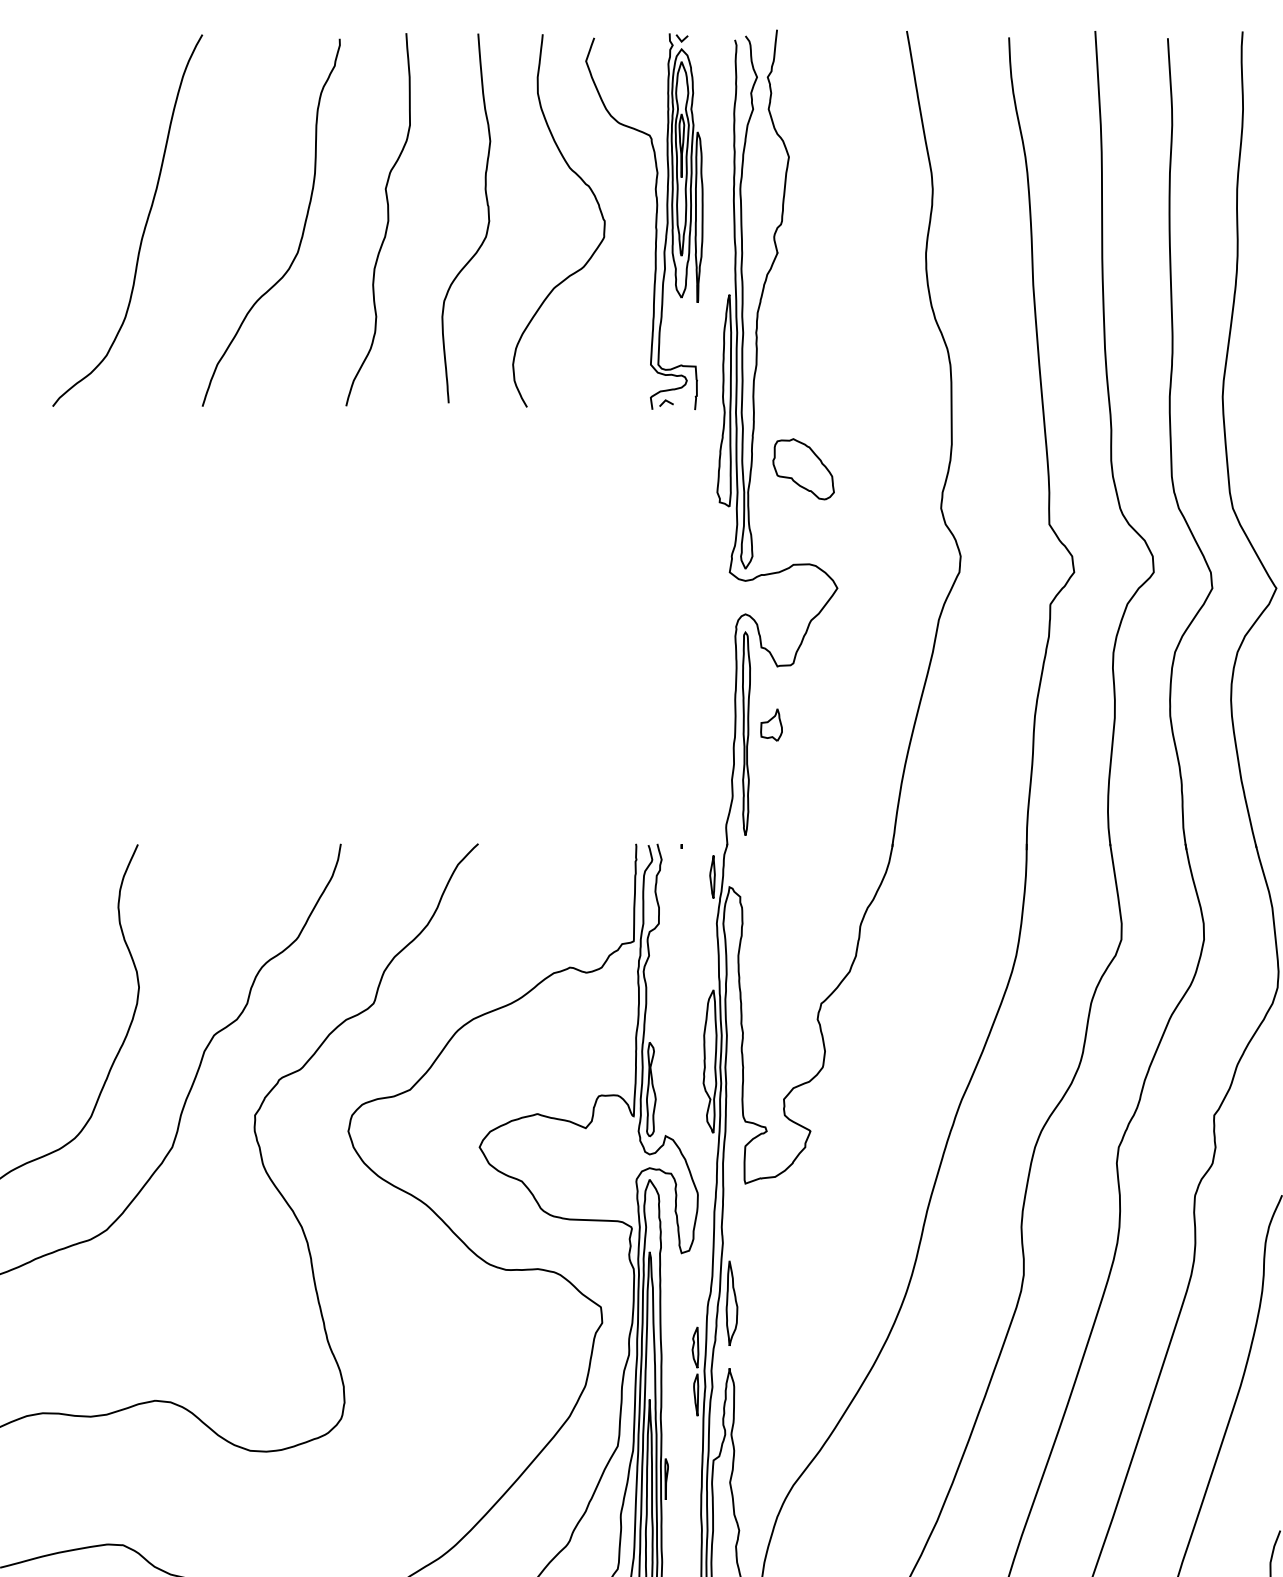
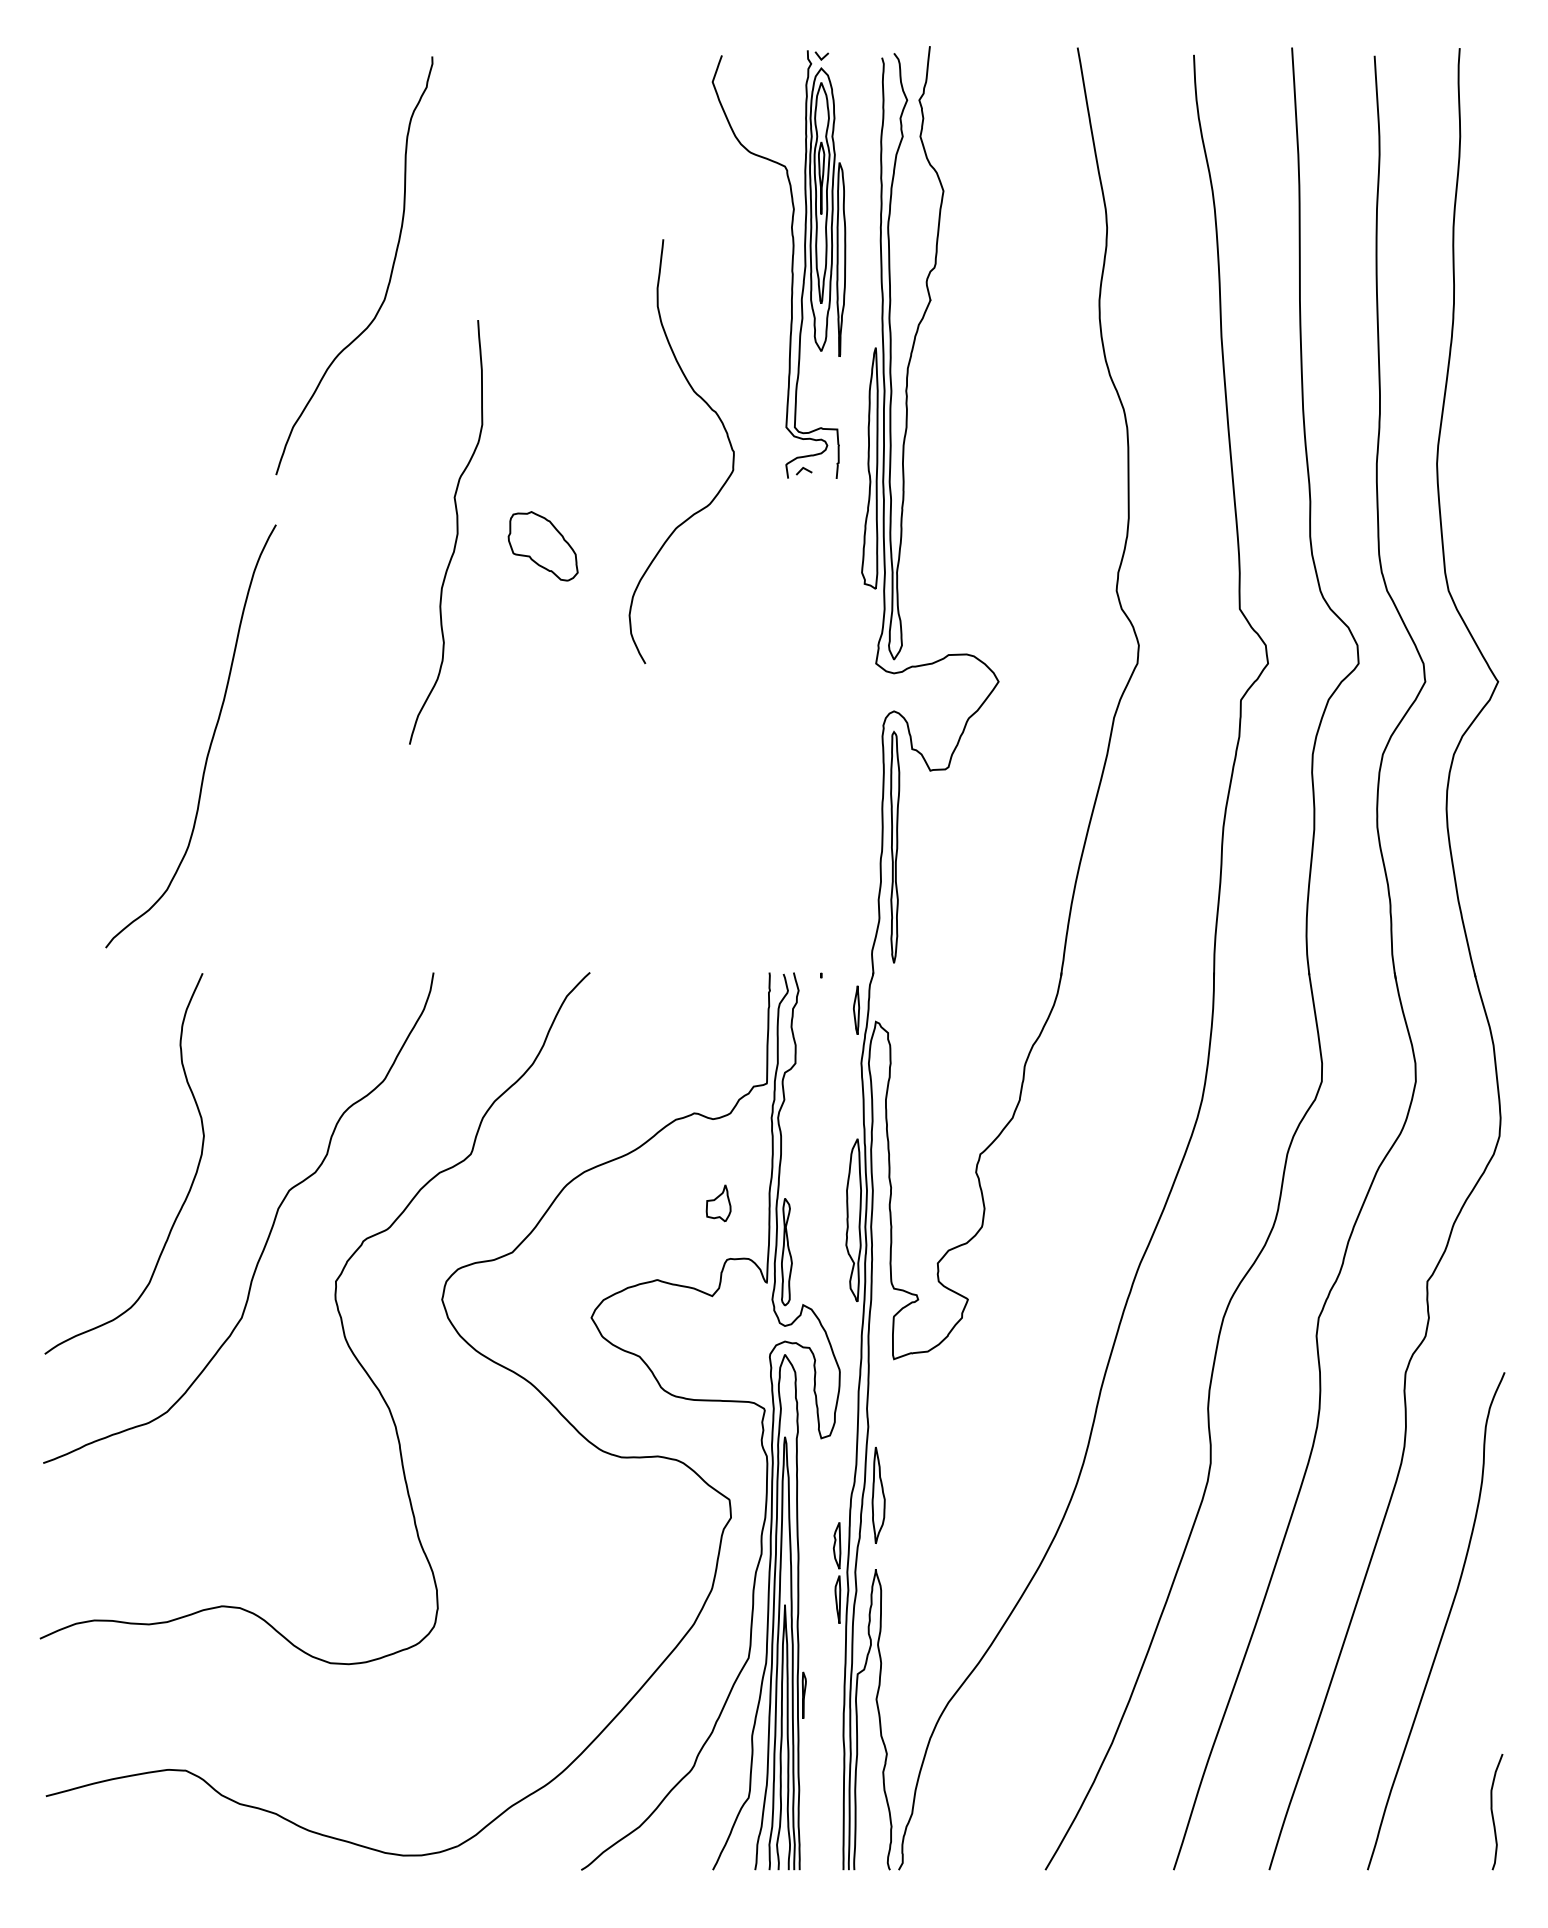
curve: (598, 206) -> (726, 435), moved
curve: (488, 218) -> (601, 260), removed
curve: (387, 219) -> (456, 532), moved
curve: (144, 225) -> (210, 741), moved
part: (803, 469) -> (542, 546), moved
part: (771, 725) -> (718, 1203), moved

